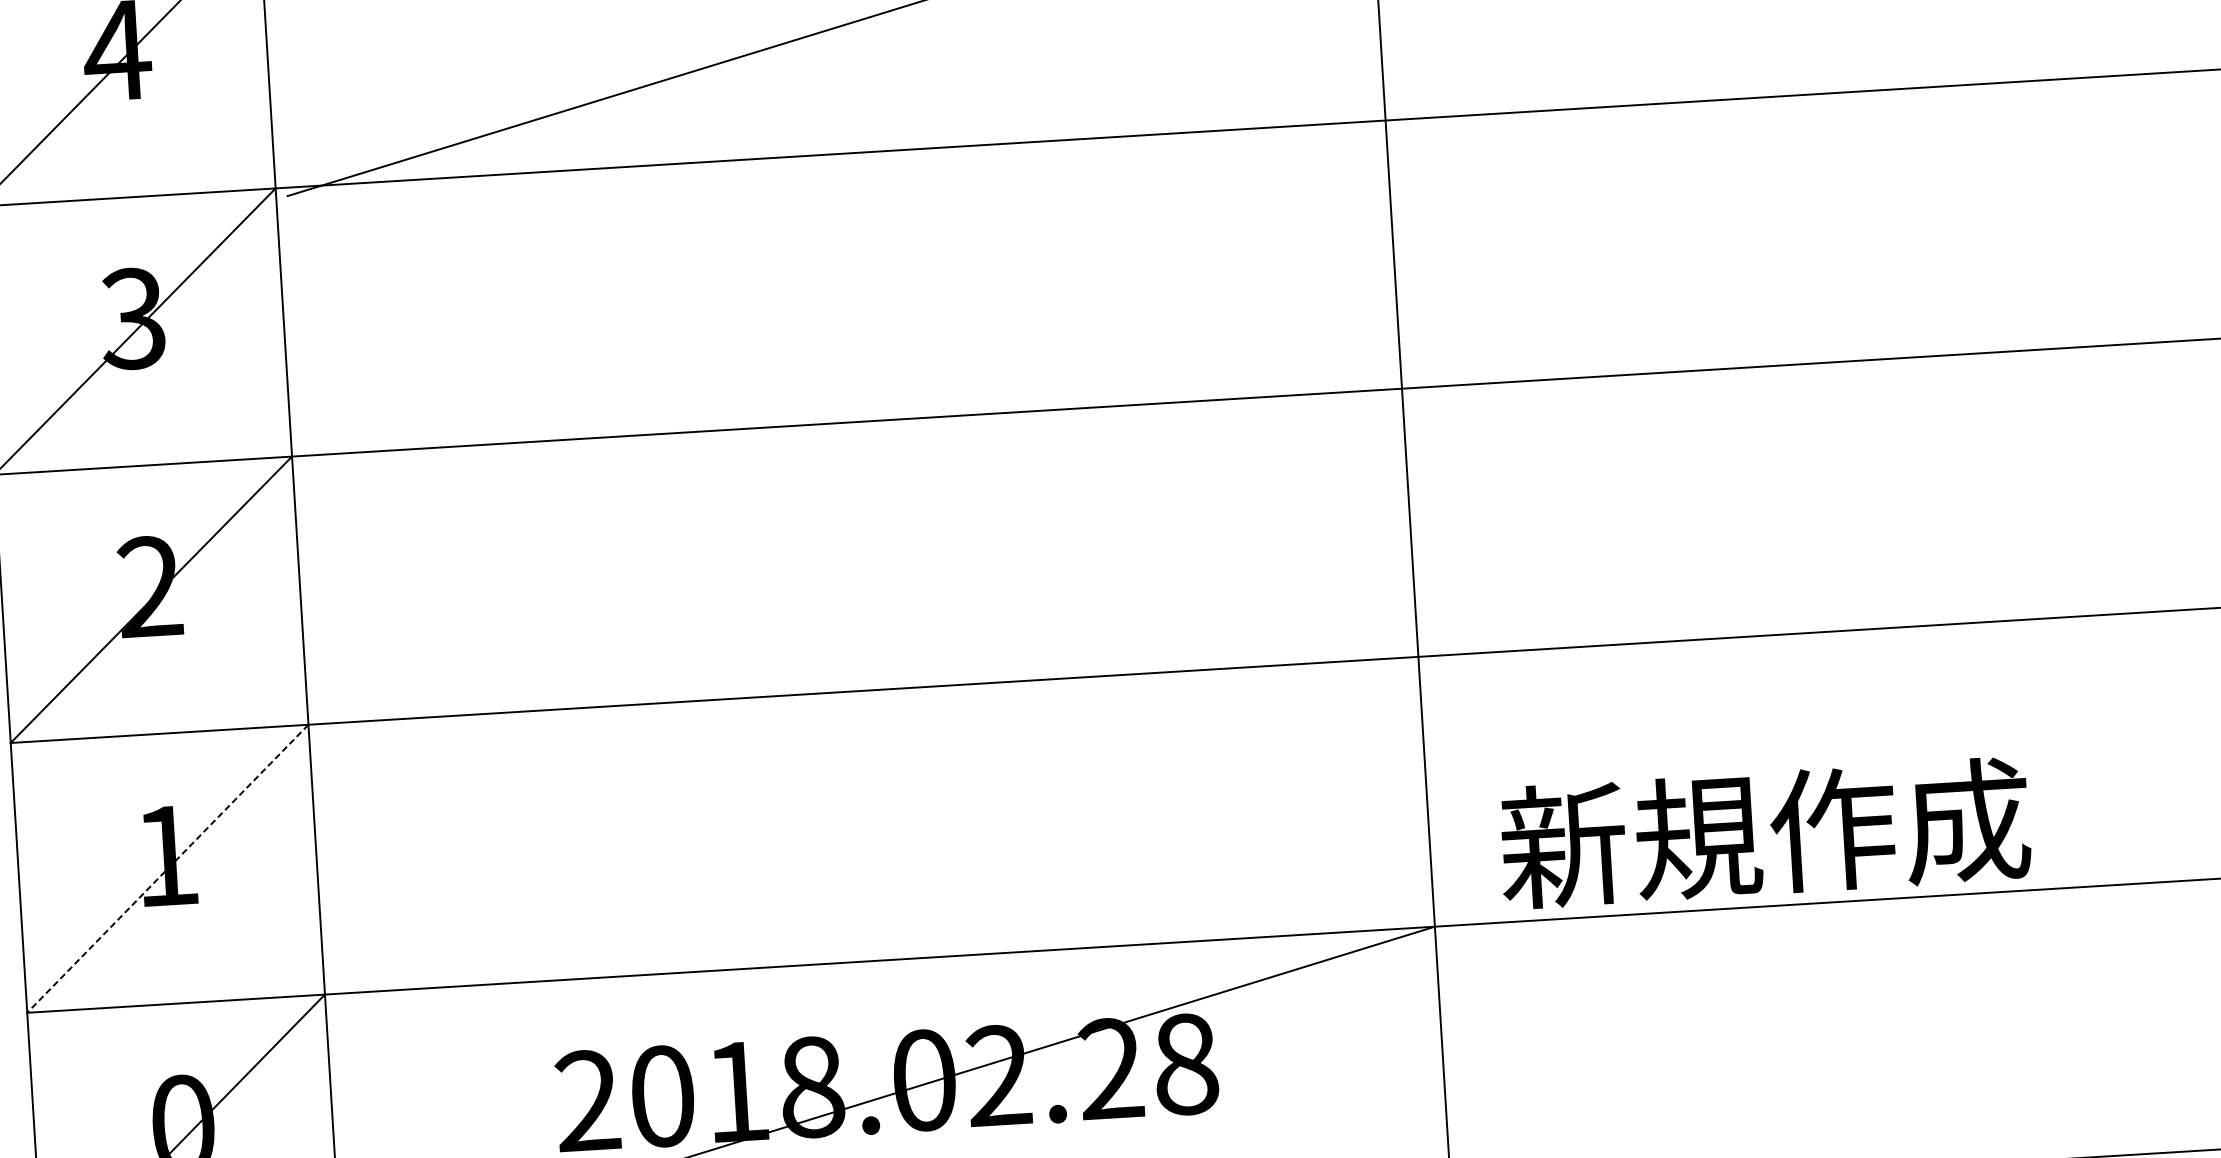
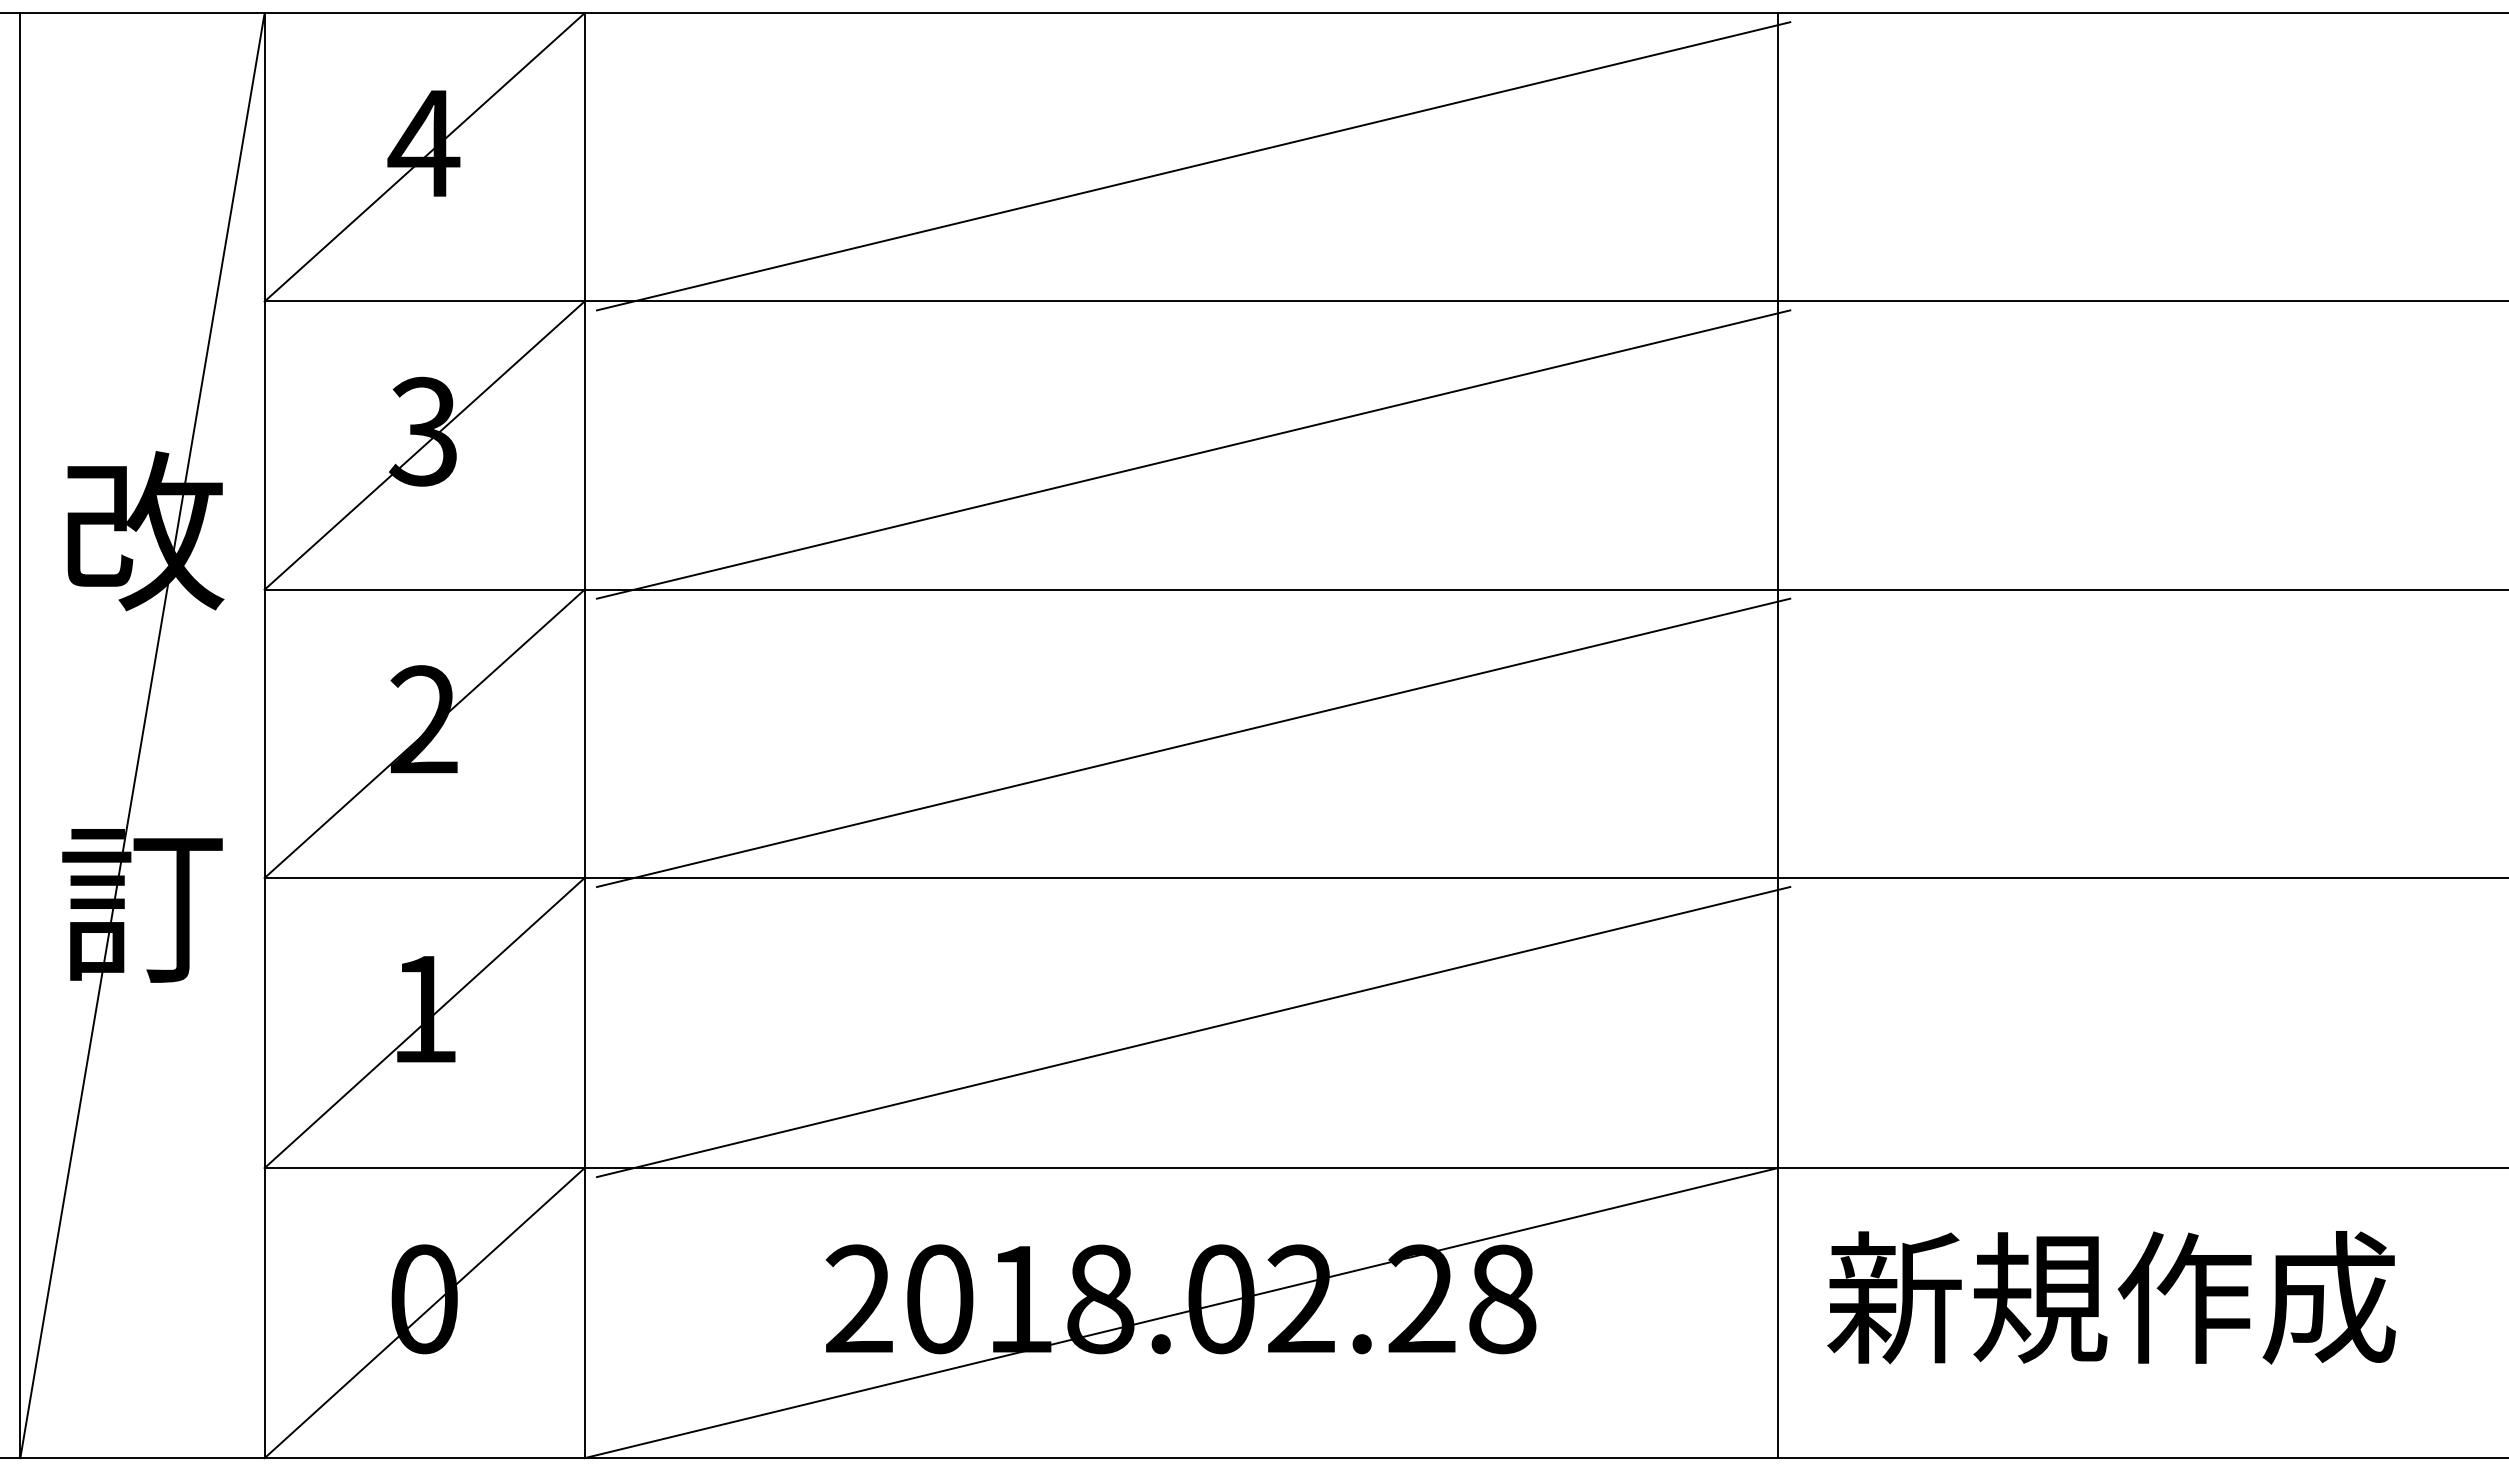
line: (850, 296) -> (1193, 454), added
line: (867, 564) -> (1193, 742), added
line: (883, 833) -> (1193, 1032), added
text: (1764, 833) -> (2111, 1297), moved
line: (167, 869) -> (424, 1023), dashed -> solid

